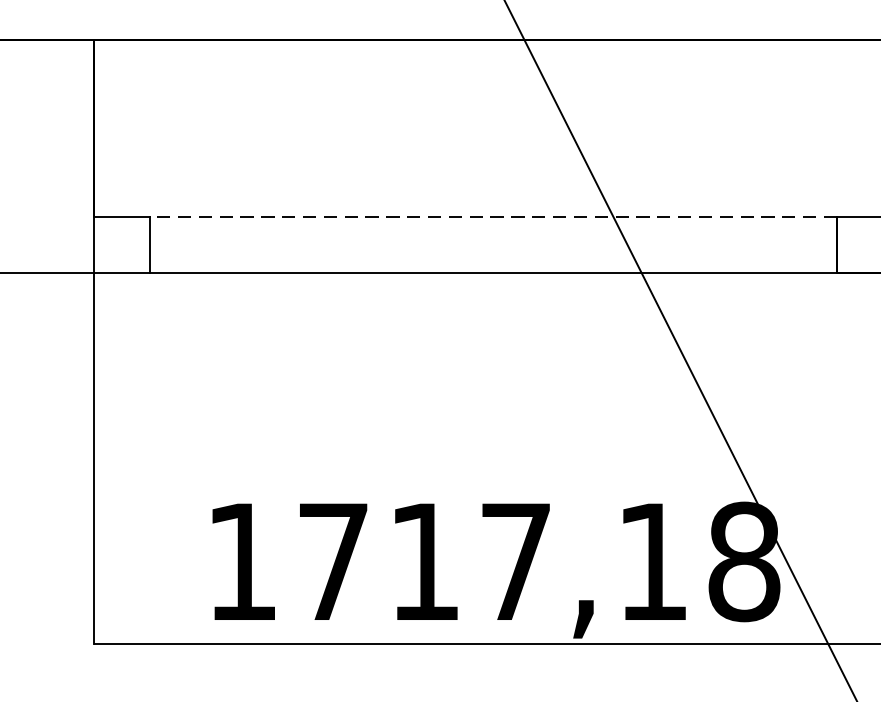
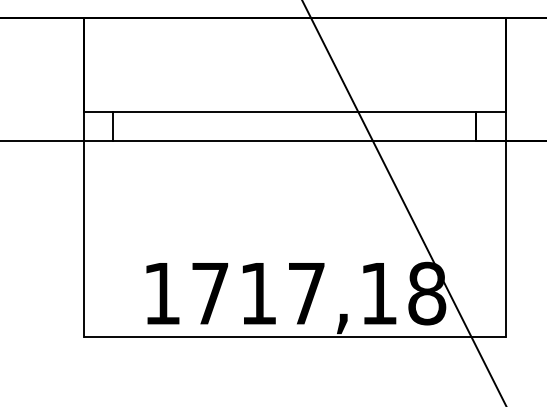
line: (492, 216) -> (294, 111), dashed -> solid

